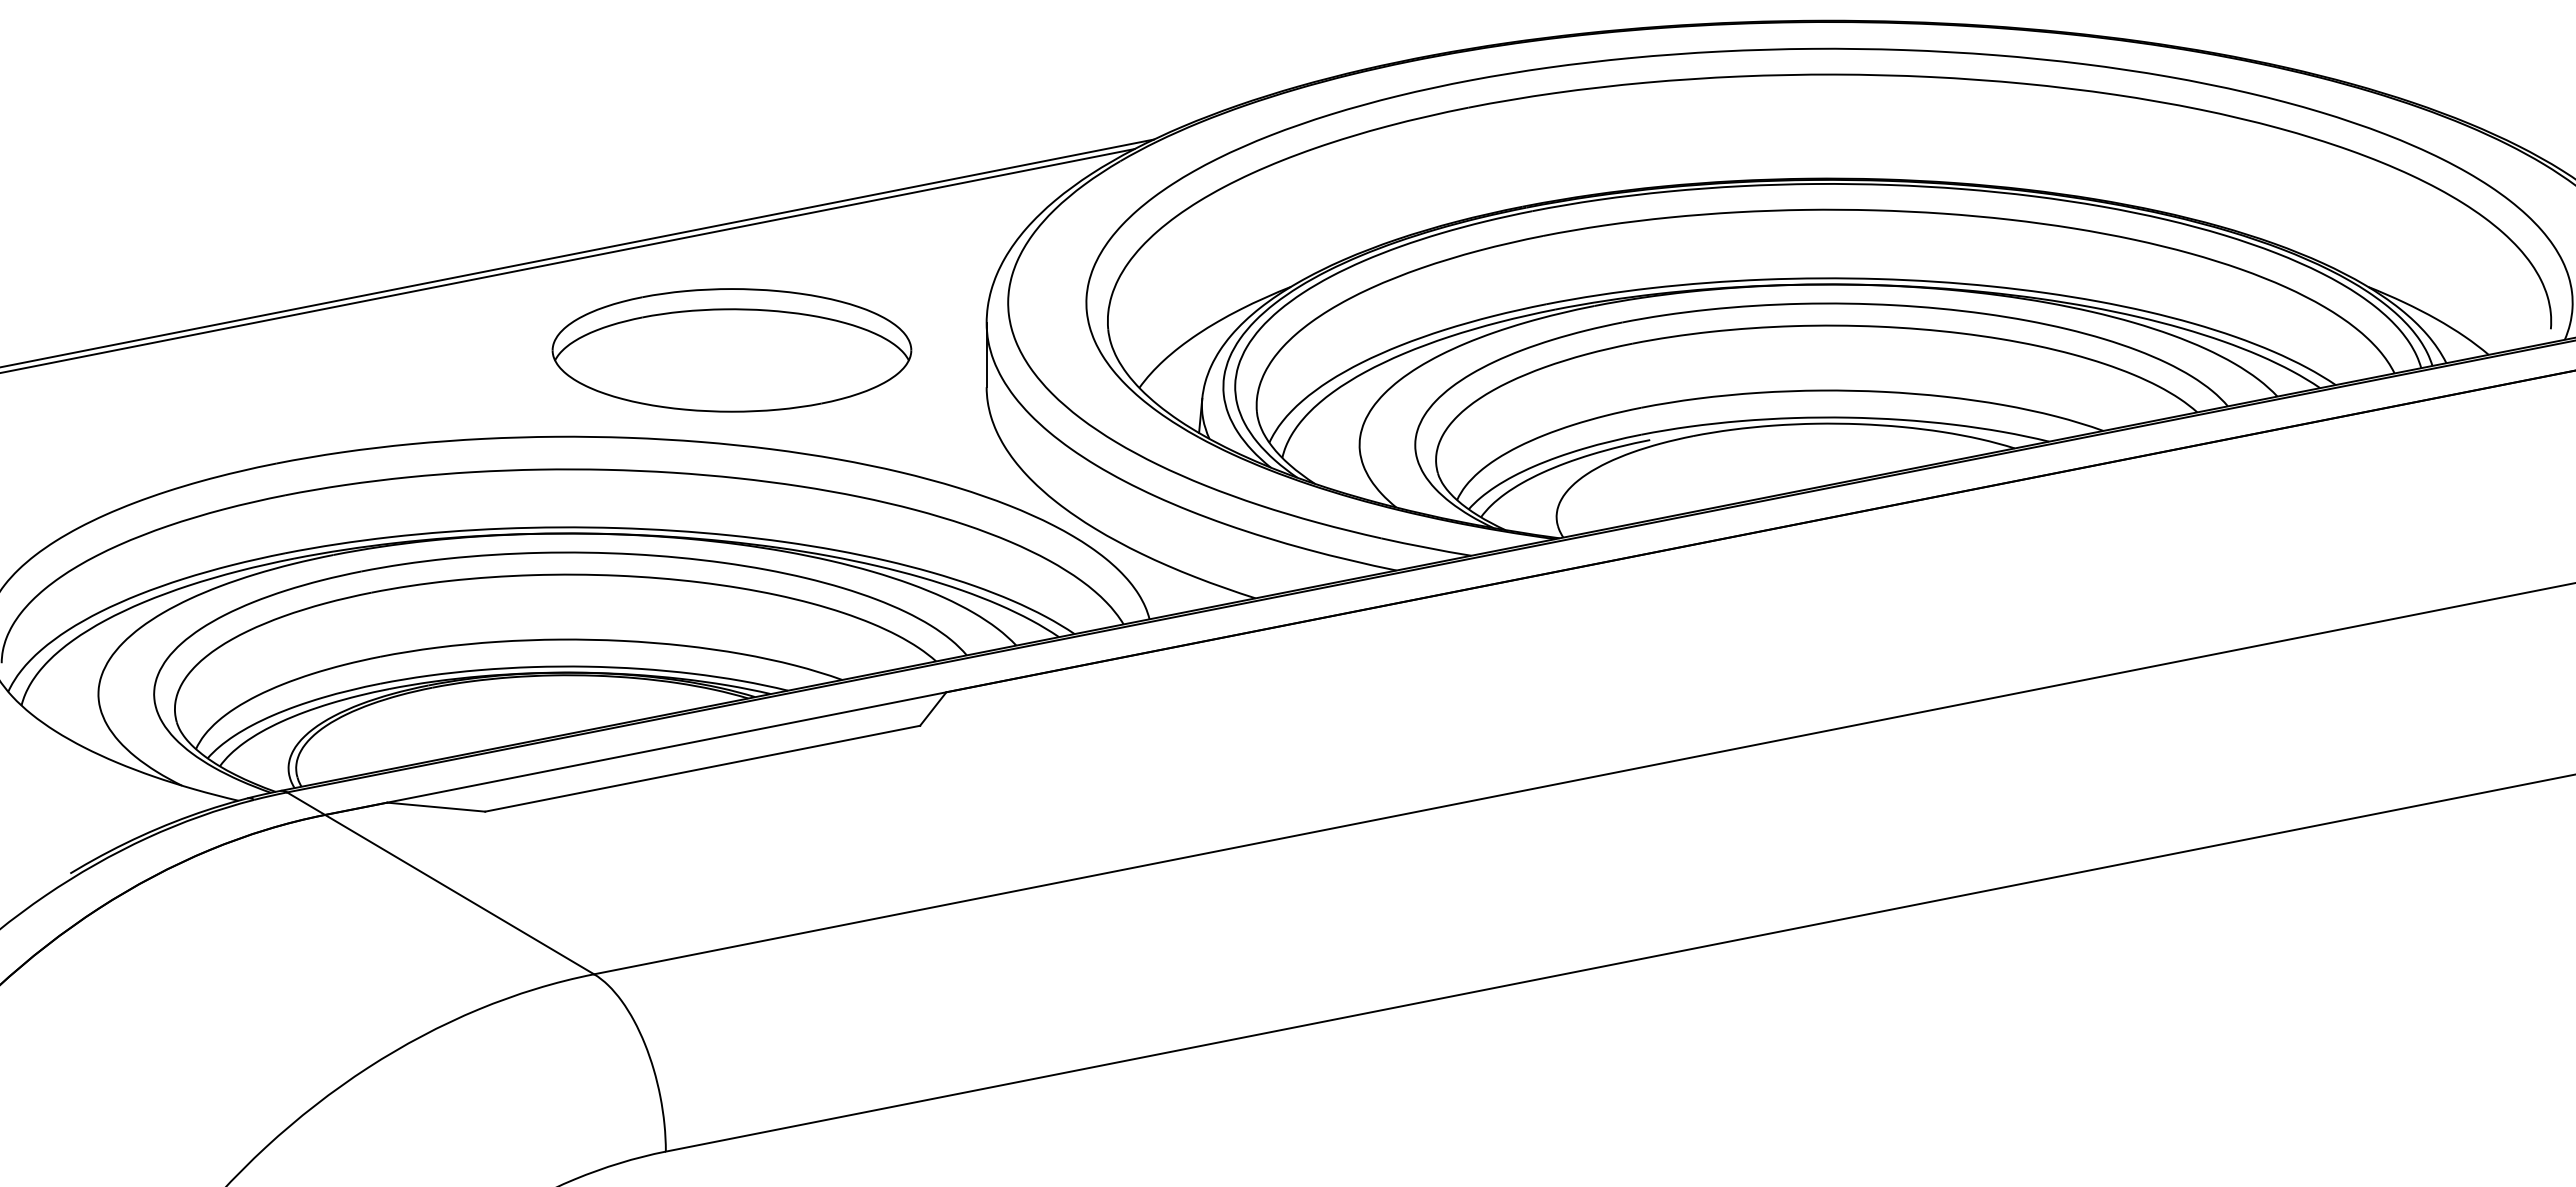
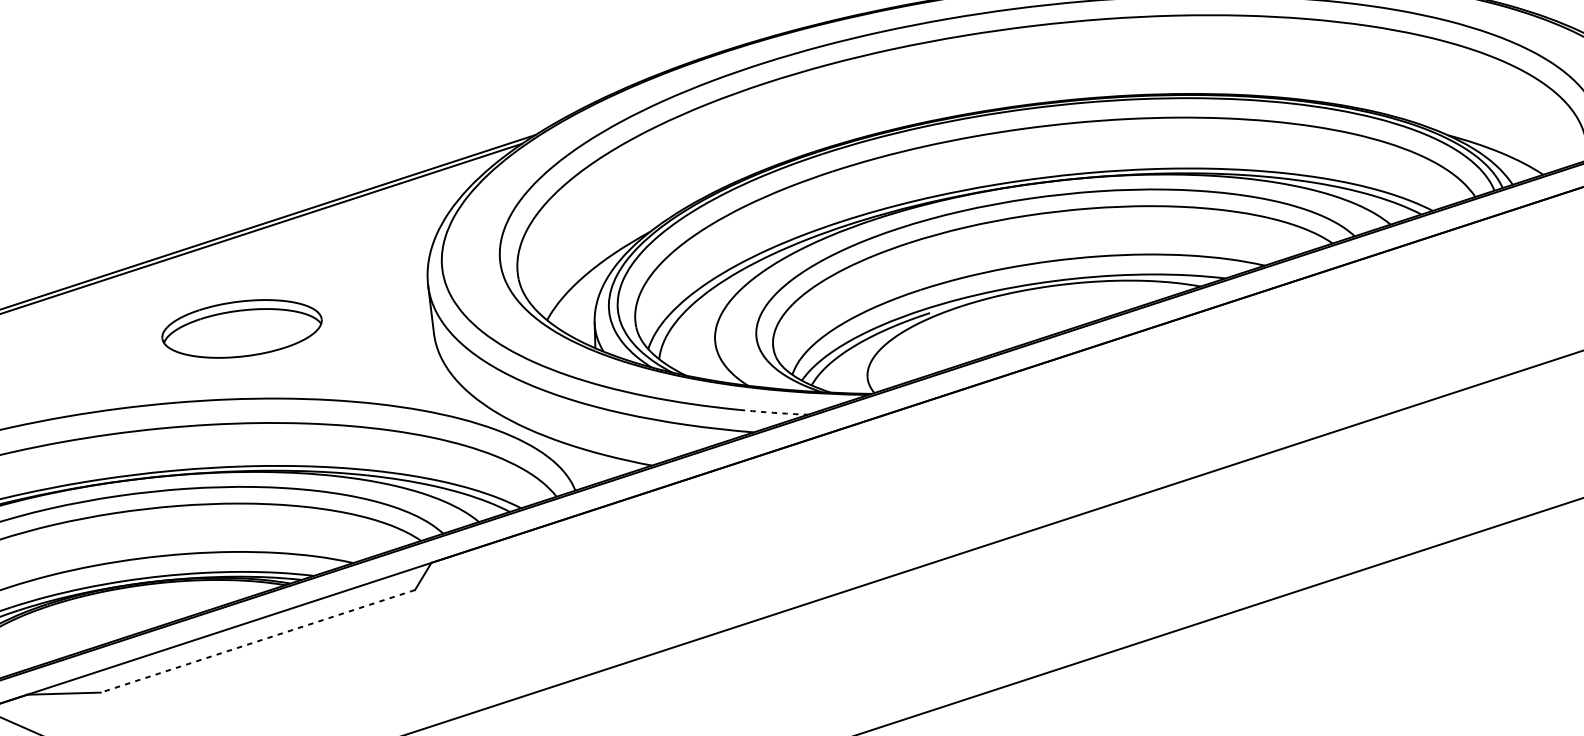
part: (731, 350) -> (241, 329), size x0.6
arc: (1426, 547) -> (774, 412), solid -> dashed
line: (702, 768) -> (257, 641), solid -> dashed

